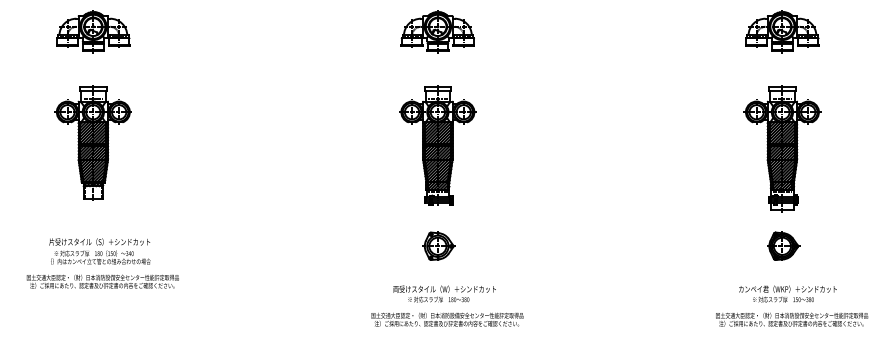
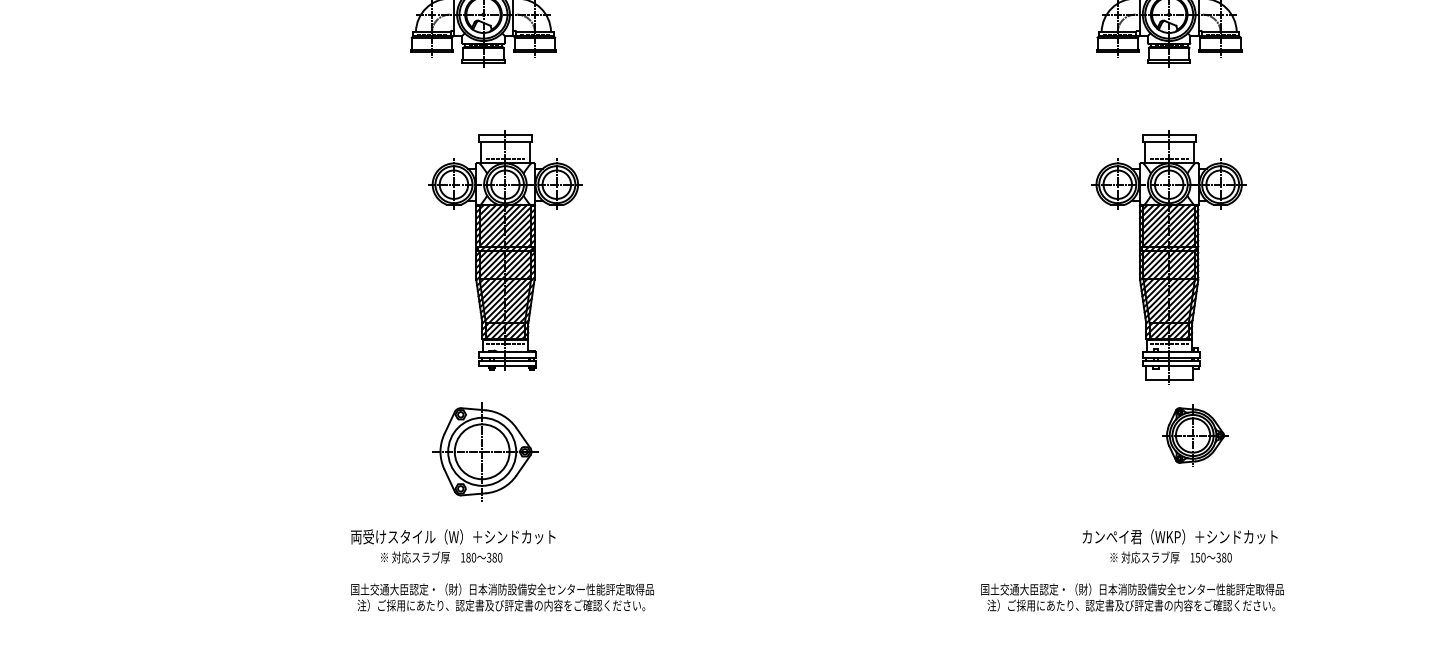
part: (437, 145) -> (504, 250), moved
part: (438, 245) -> (484, 449), size x1.6
part: (783, 245) -> (1195, 433), moved
text: (444, 293) -> (452, 545), moved
text: (792, 319) -> (1133, 597), moved

